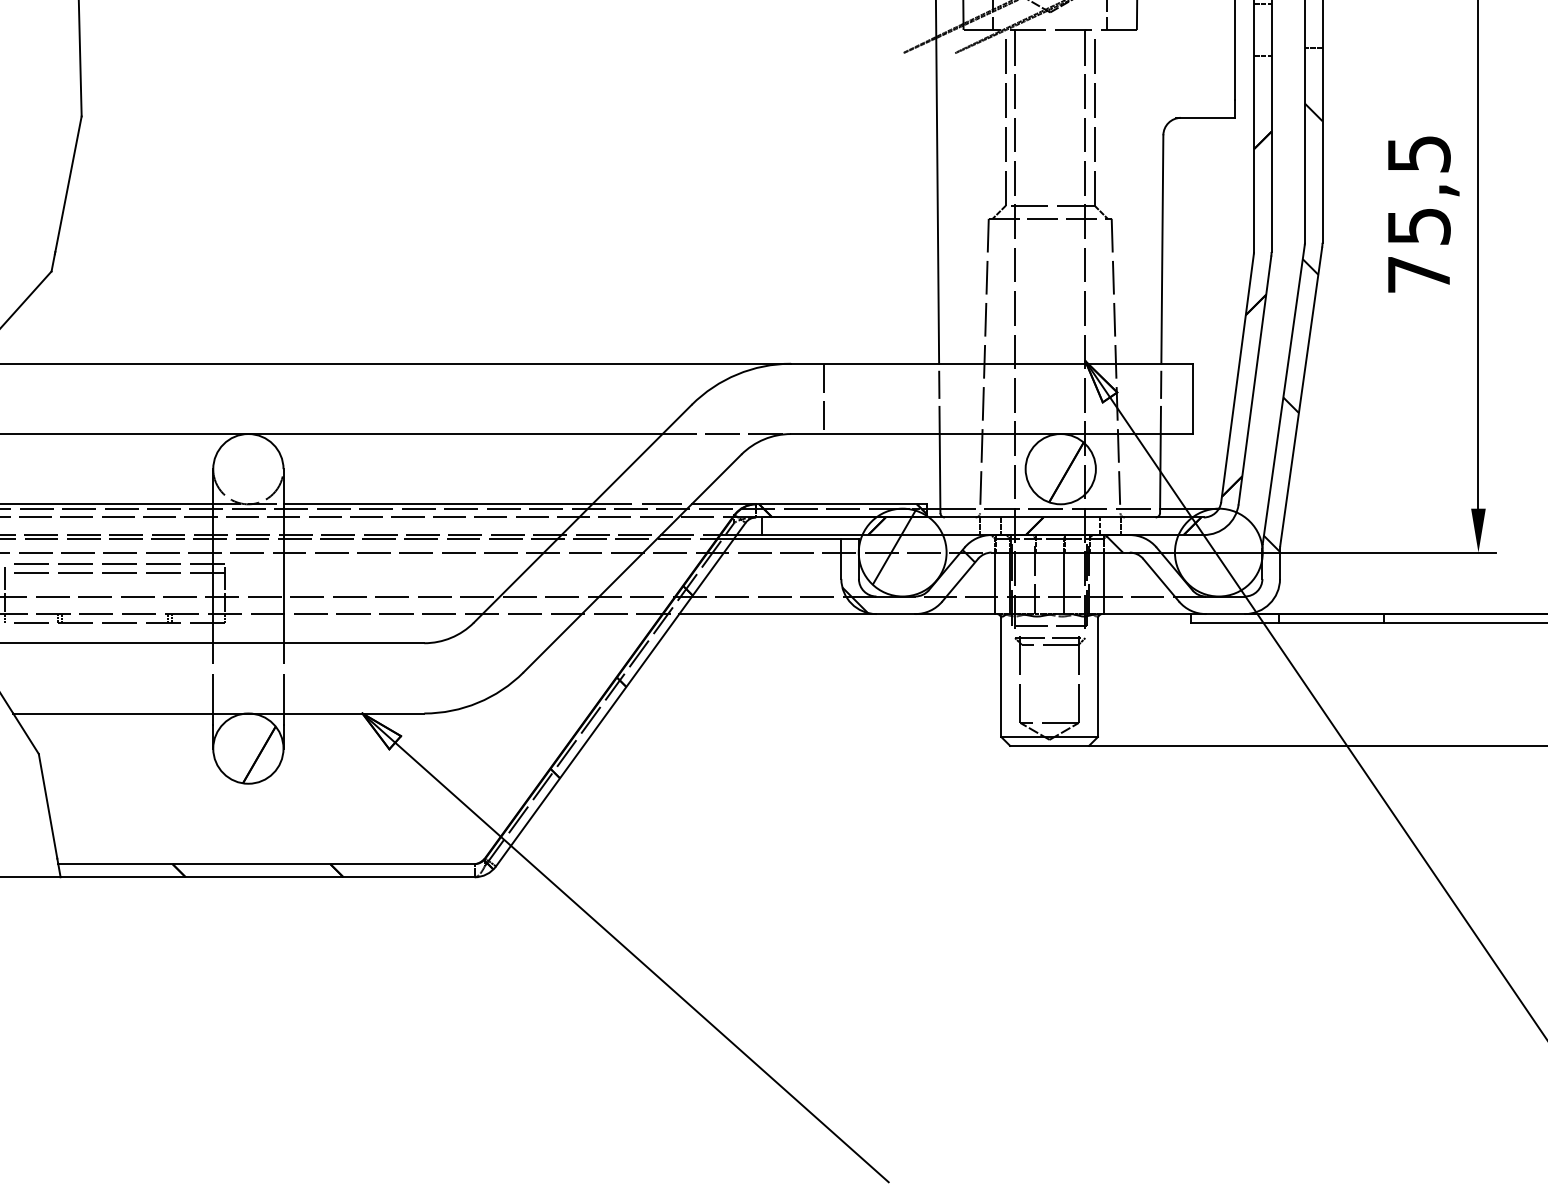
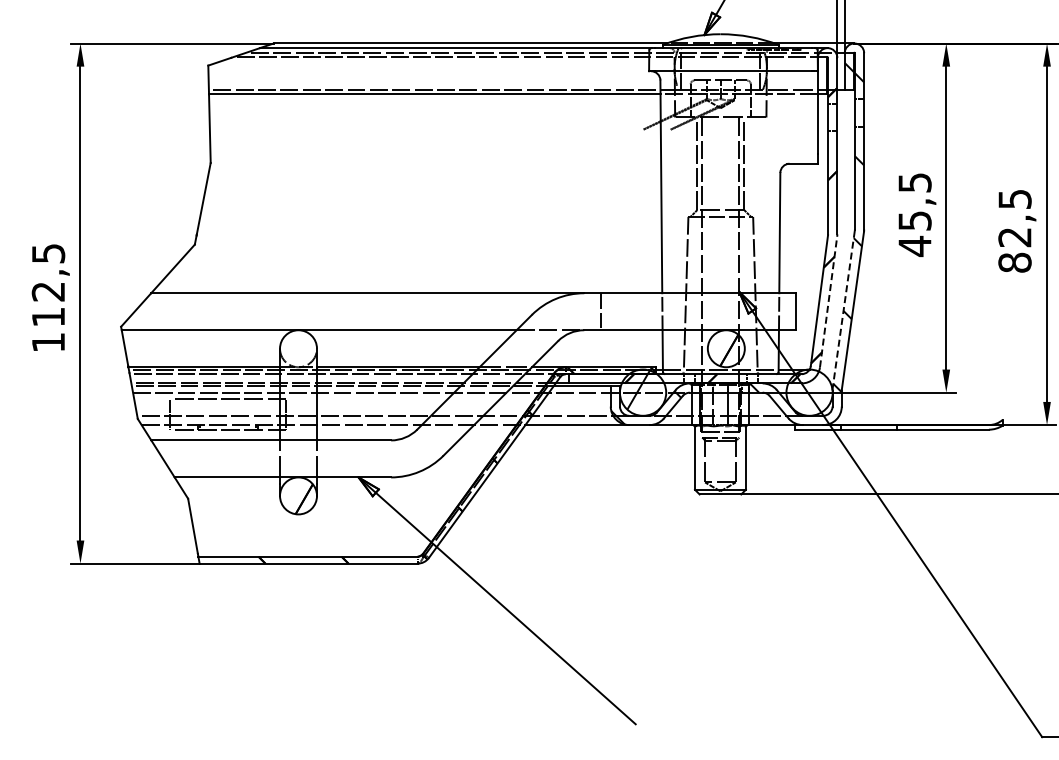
text: (1418, 274) -> (914, 246), 75,5 -> 45,5
line: (1254, 381) -> (828, 302), solid -> dashed
line: (1283, 394) -> (843, 309), solid -> dashed
line: (115, 573) -> (228, 403), removed

